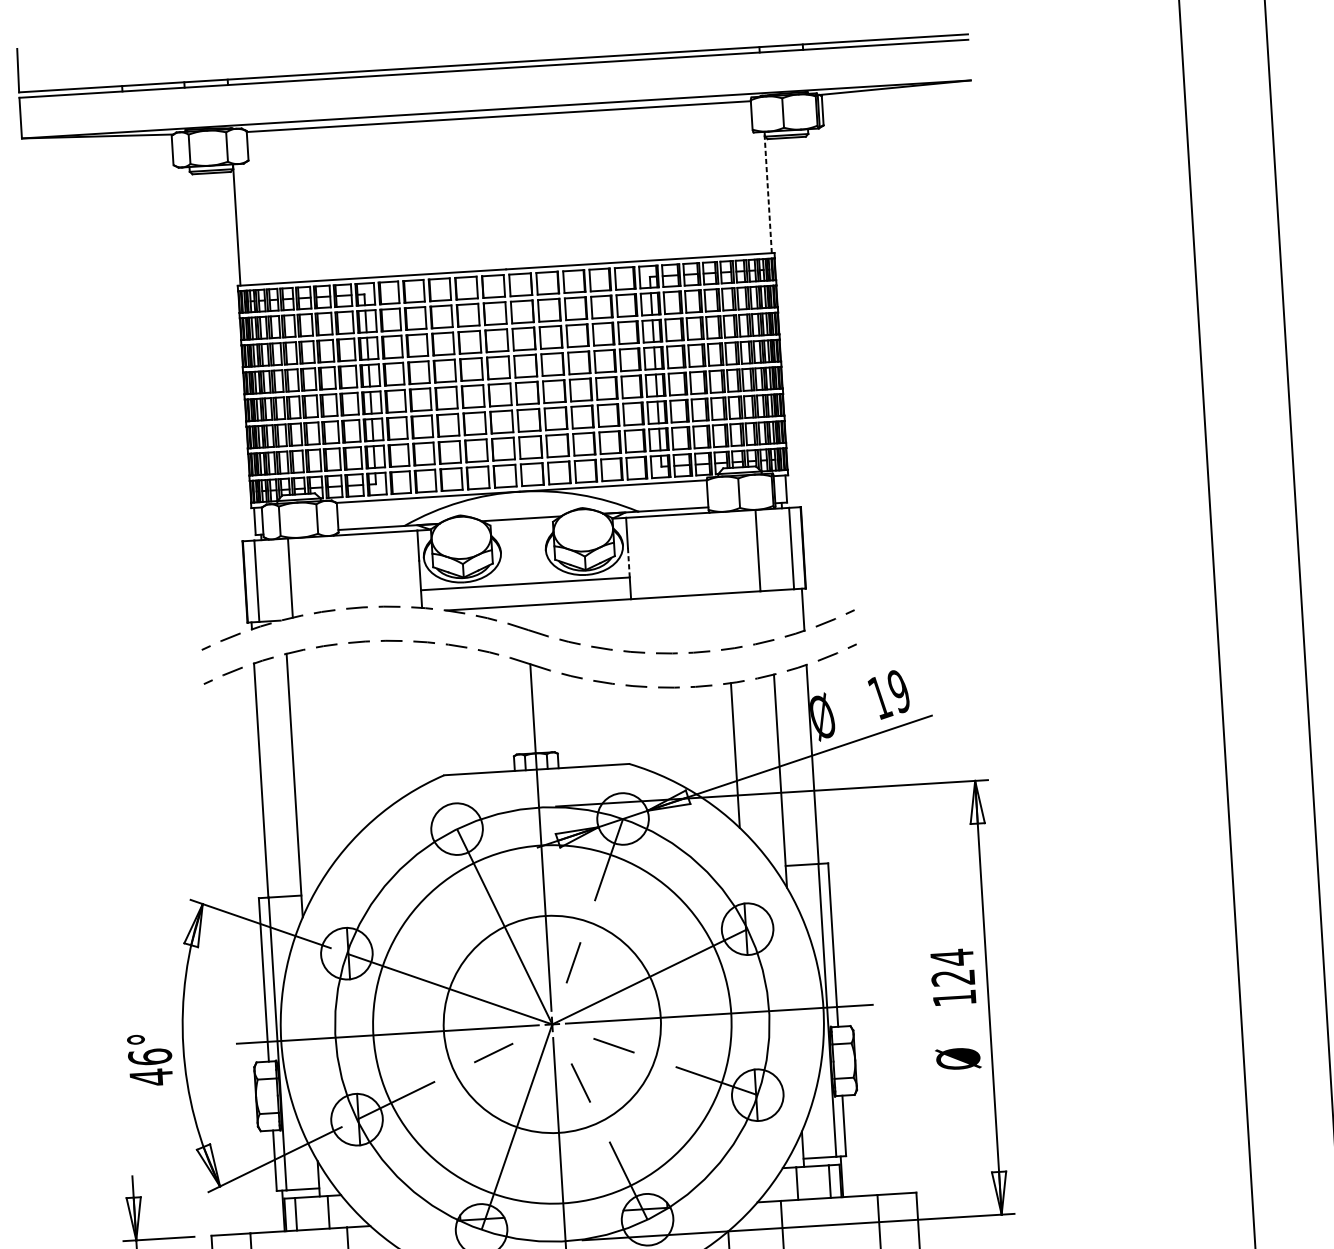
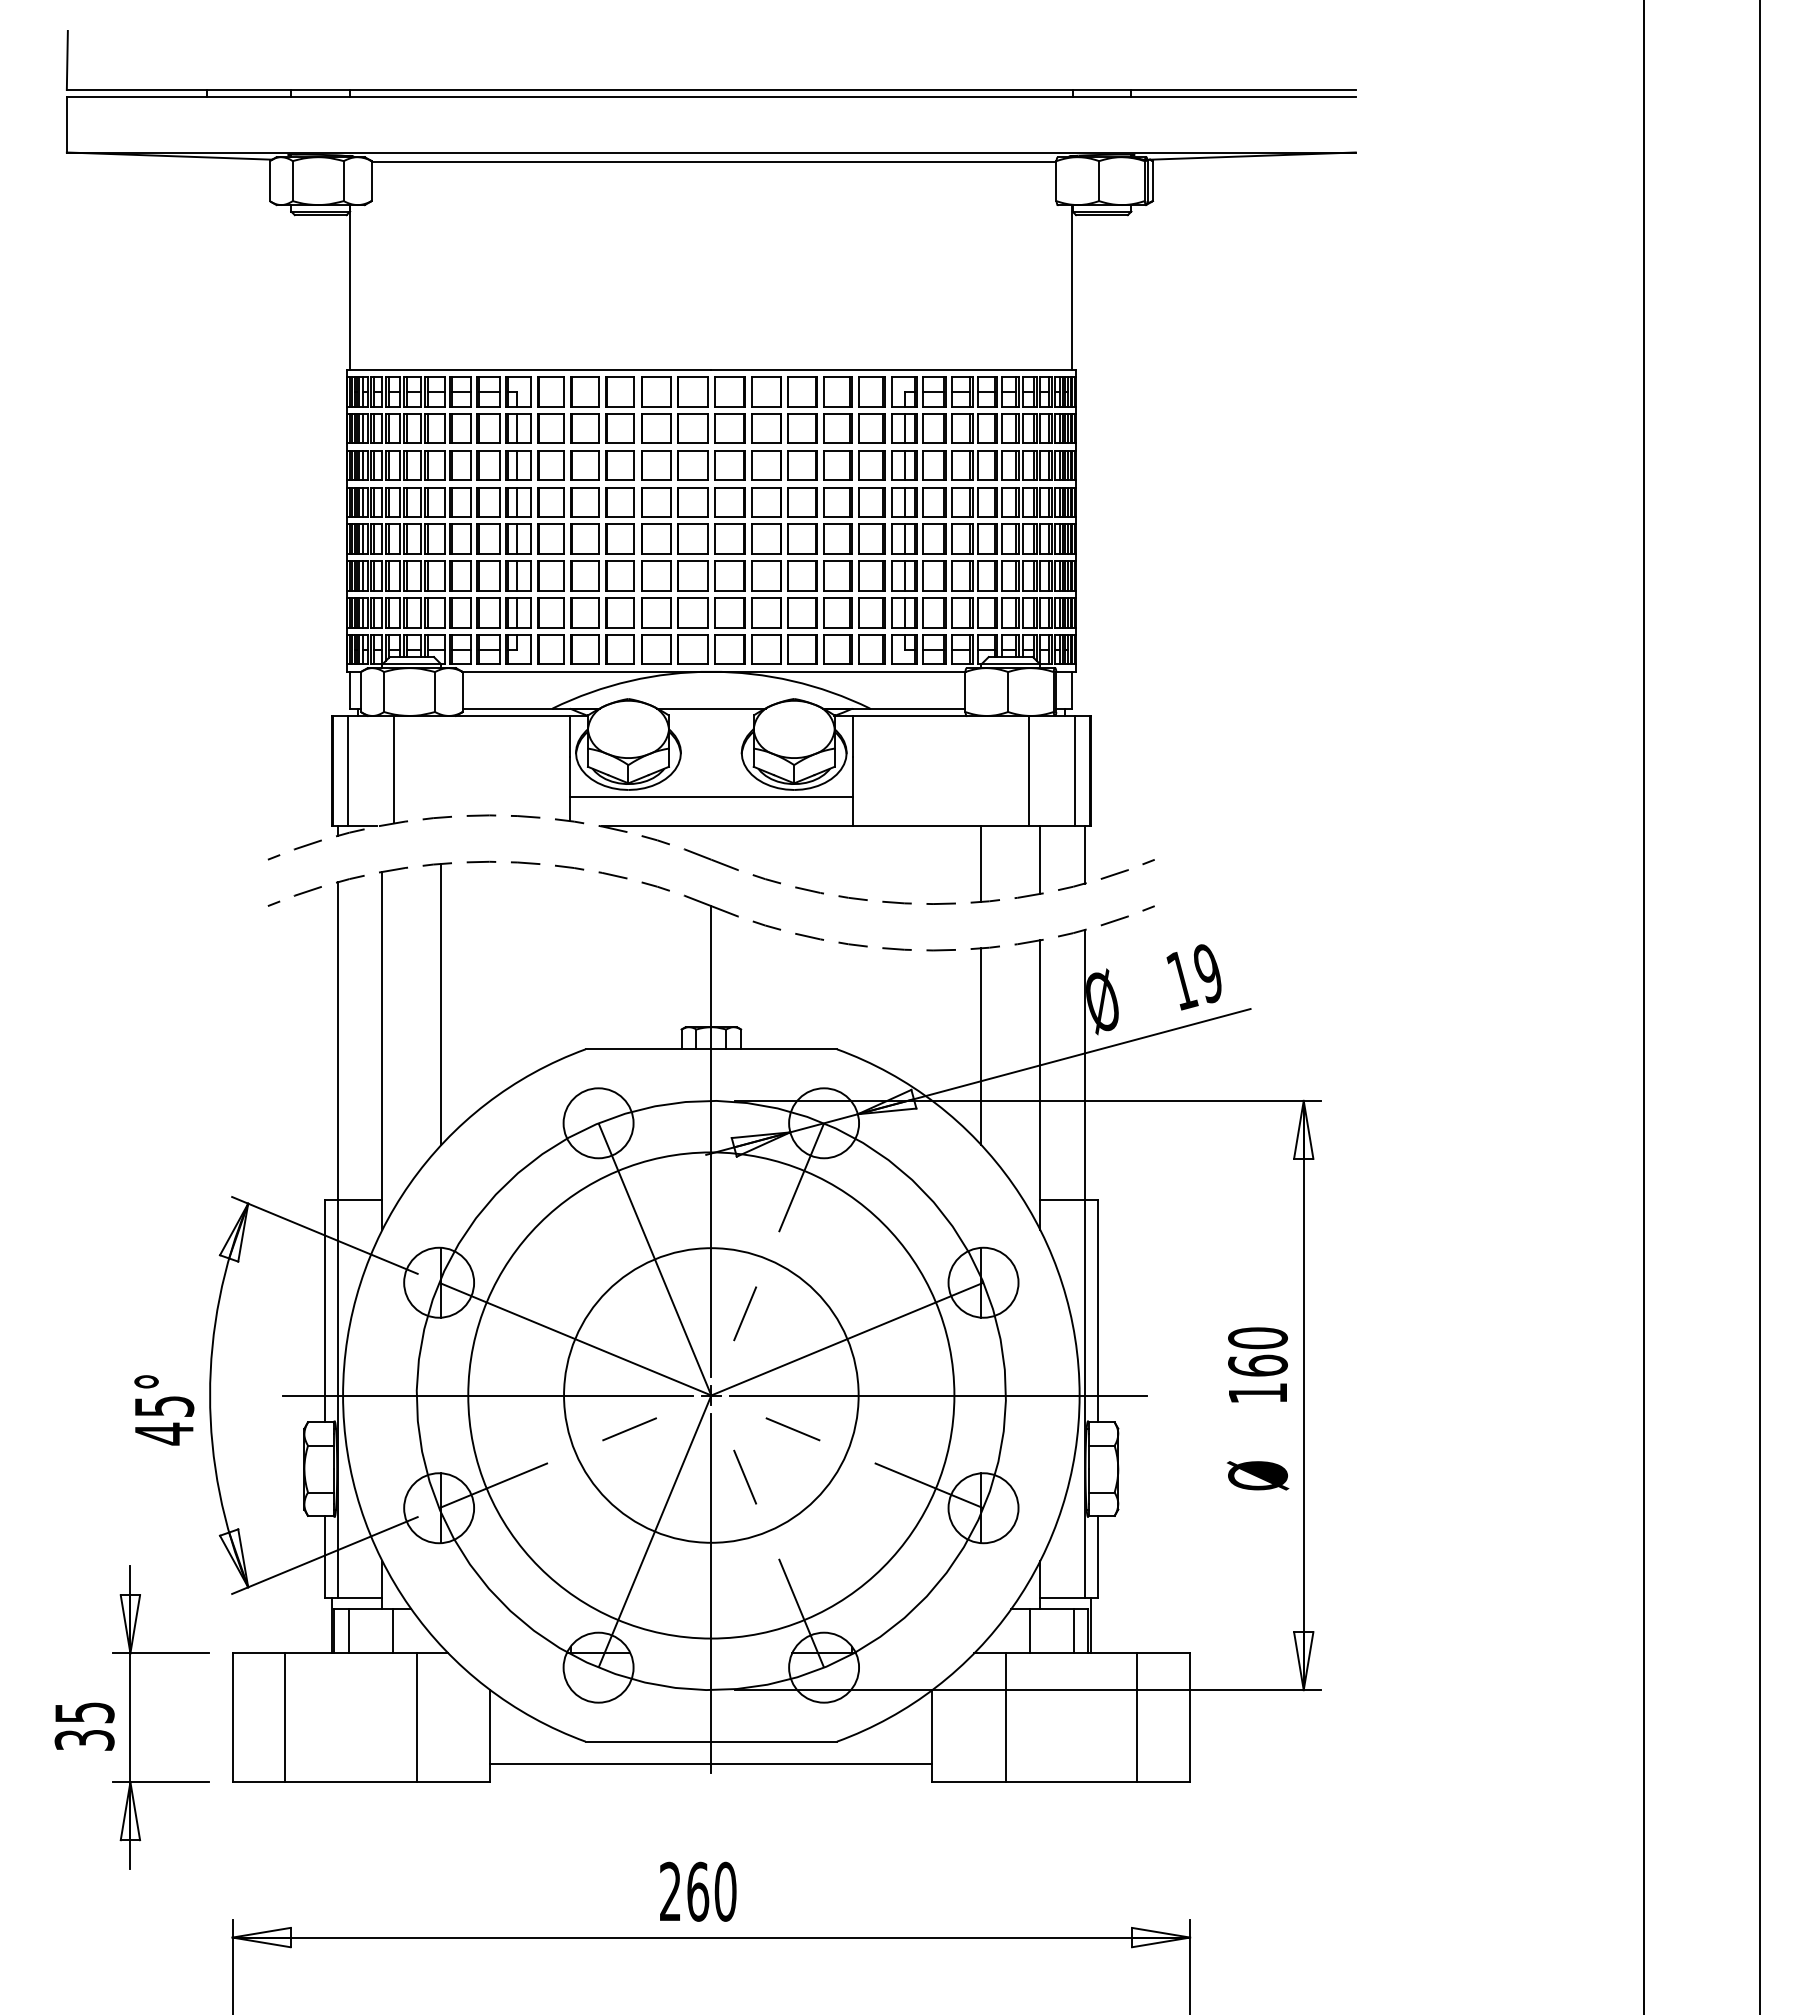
line: (768, 191) -> (1072, 286), dashed -> solid
line: (629, 562) -> (853, 776), dashed -> solid
line: (770, 615) -> (1040, 860), added
line: (727, 621) -> (981, 864), added
line: (336, 748) -> (441, 1004), added
text: (953, 967) -> (1258, 1351), 124 -> 160
text: (150, 1057) -> (164, 1406), 46° -> 45°

